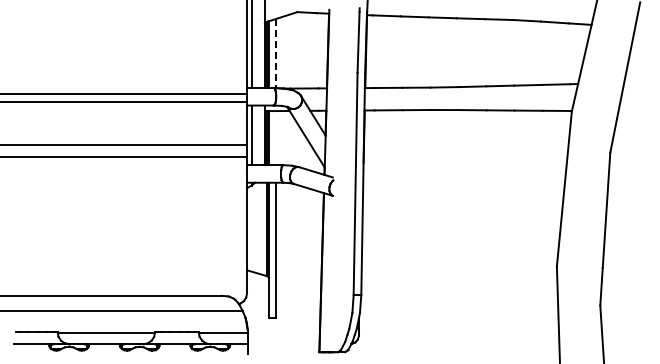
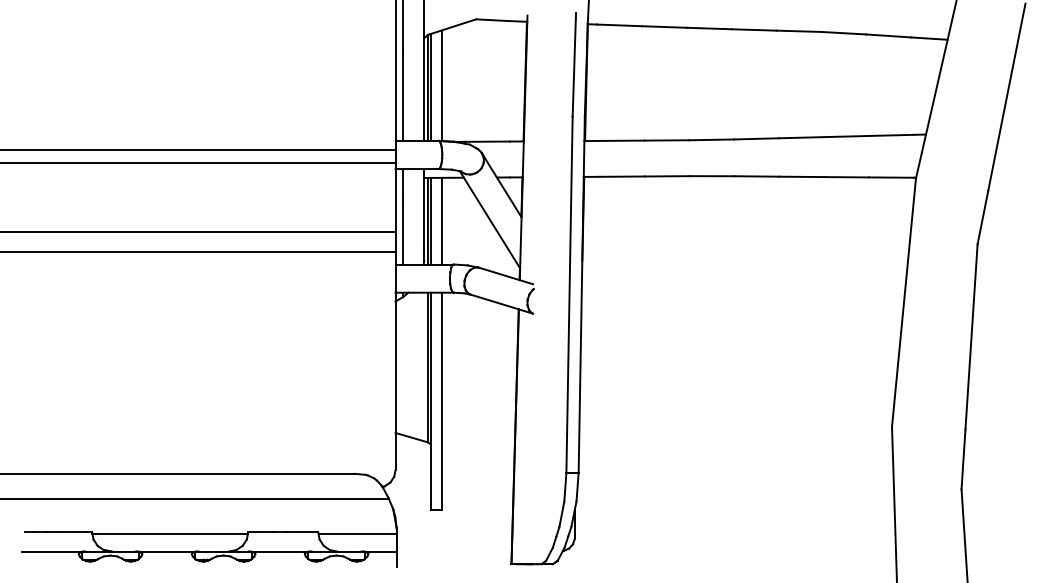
line: (275, 53) -> (441, 85), dashed -> solid
line: (275, 138) -> (441, 221), added

